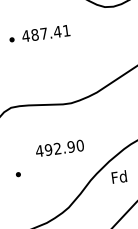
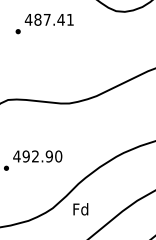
text: (45, 33) -> (48, 19), moved
text: (59, 148) -> (37, 156), moved
text: (119, 177) -> (80, 209), moved

